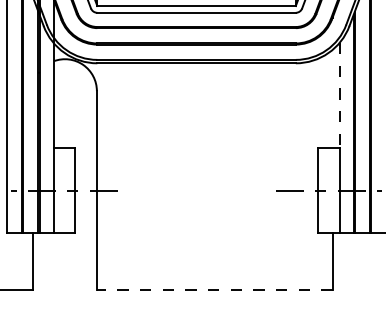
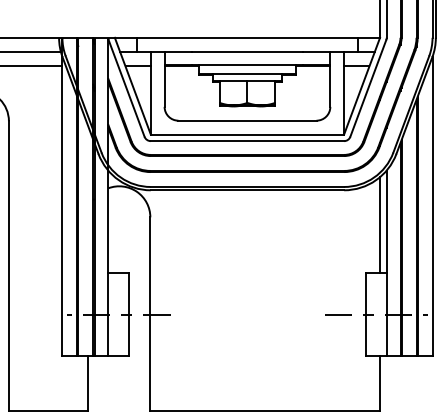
line: (339, 96) -> (386, 222), dashed -> solid
line: (333, 99) -> (380, 225), added
line: (215, 289) -> (265, 410), dashed -> solid

